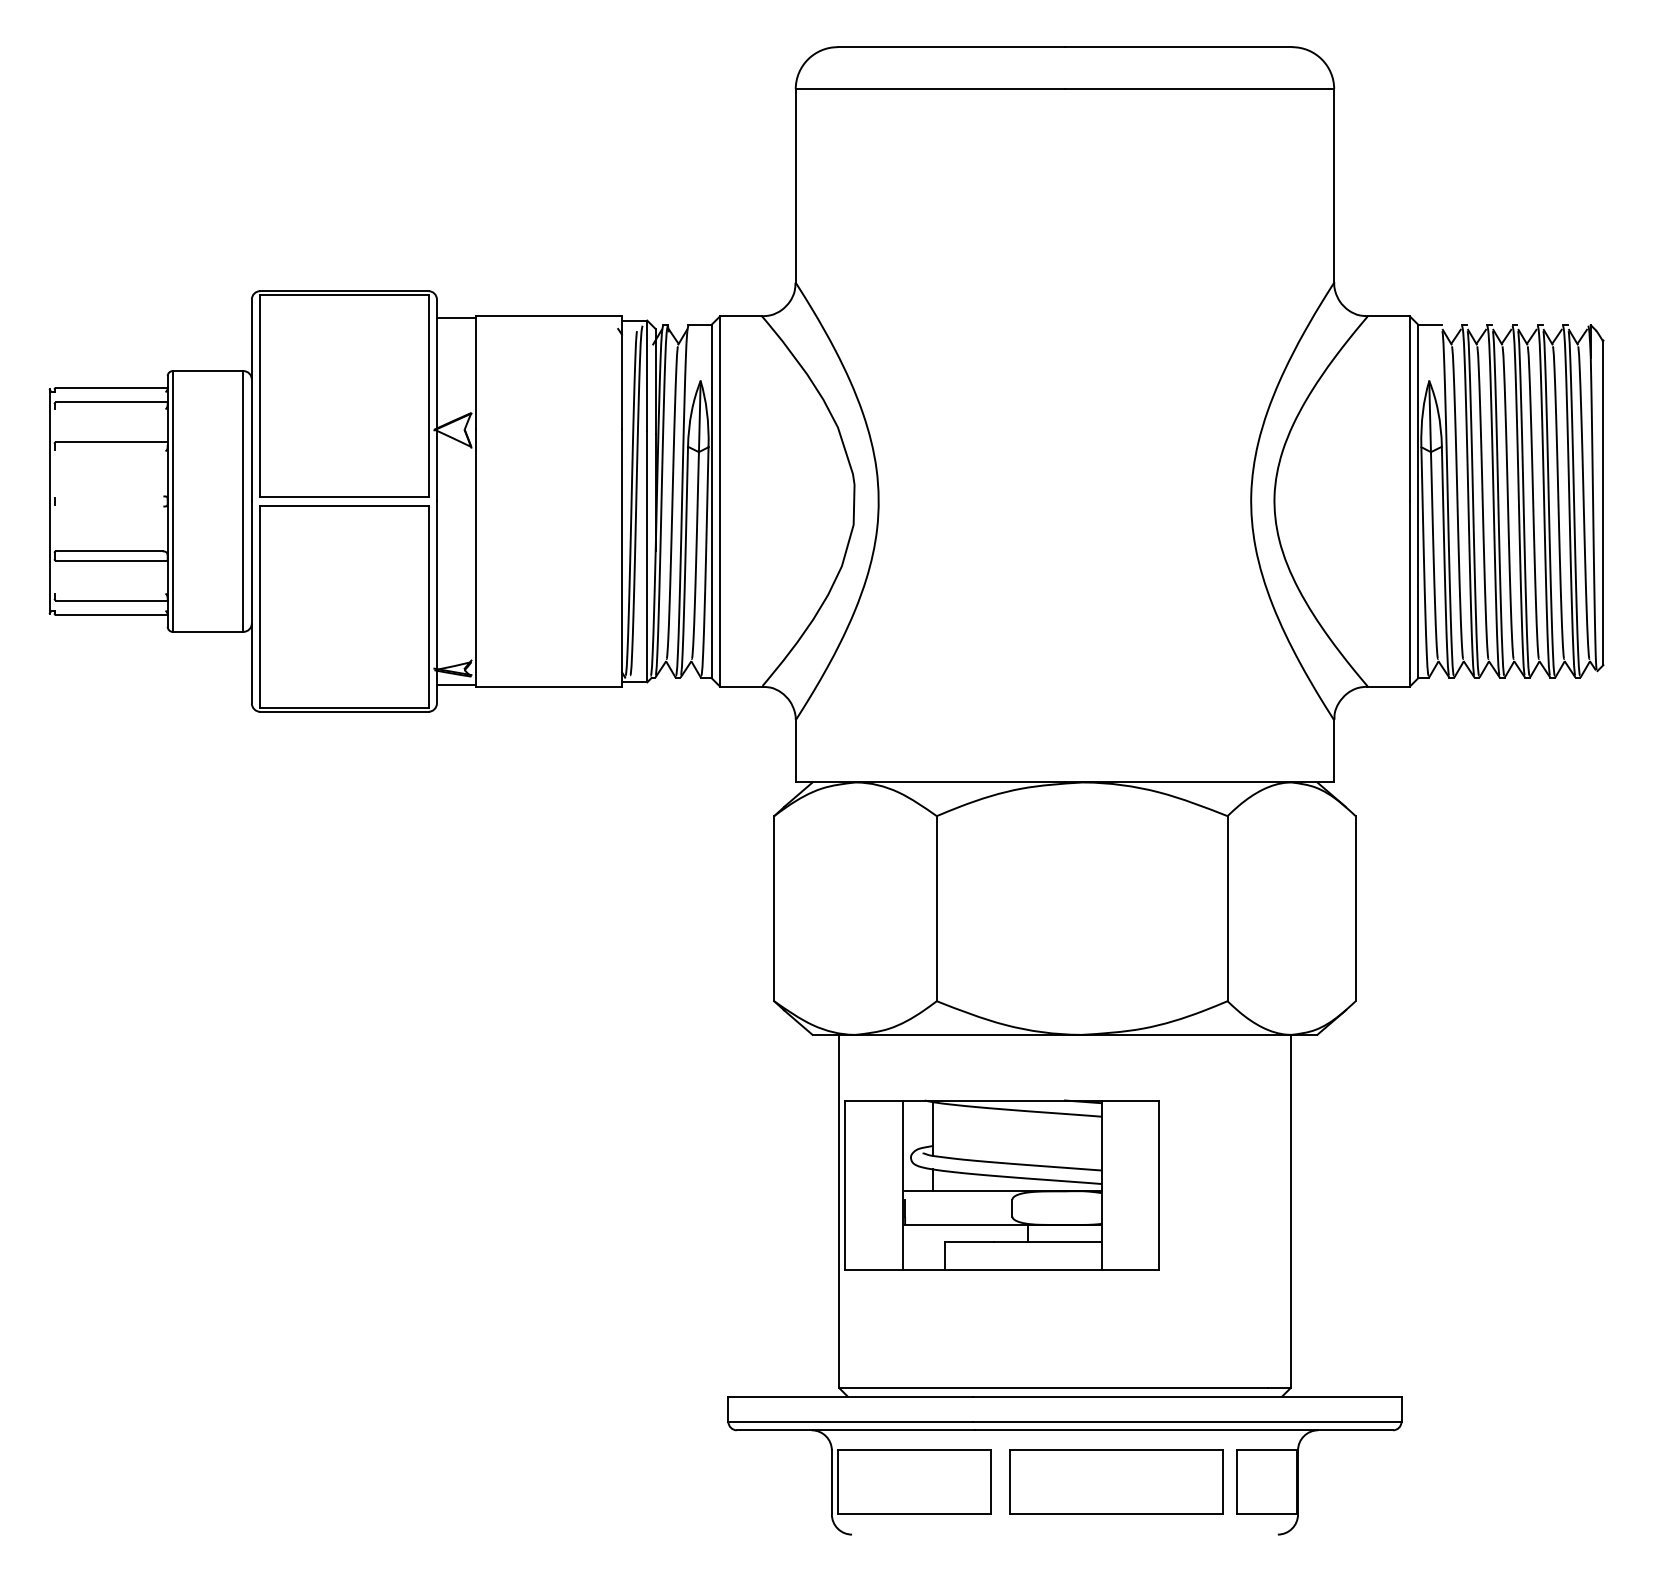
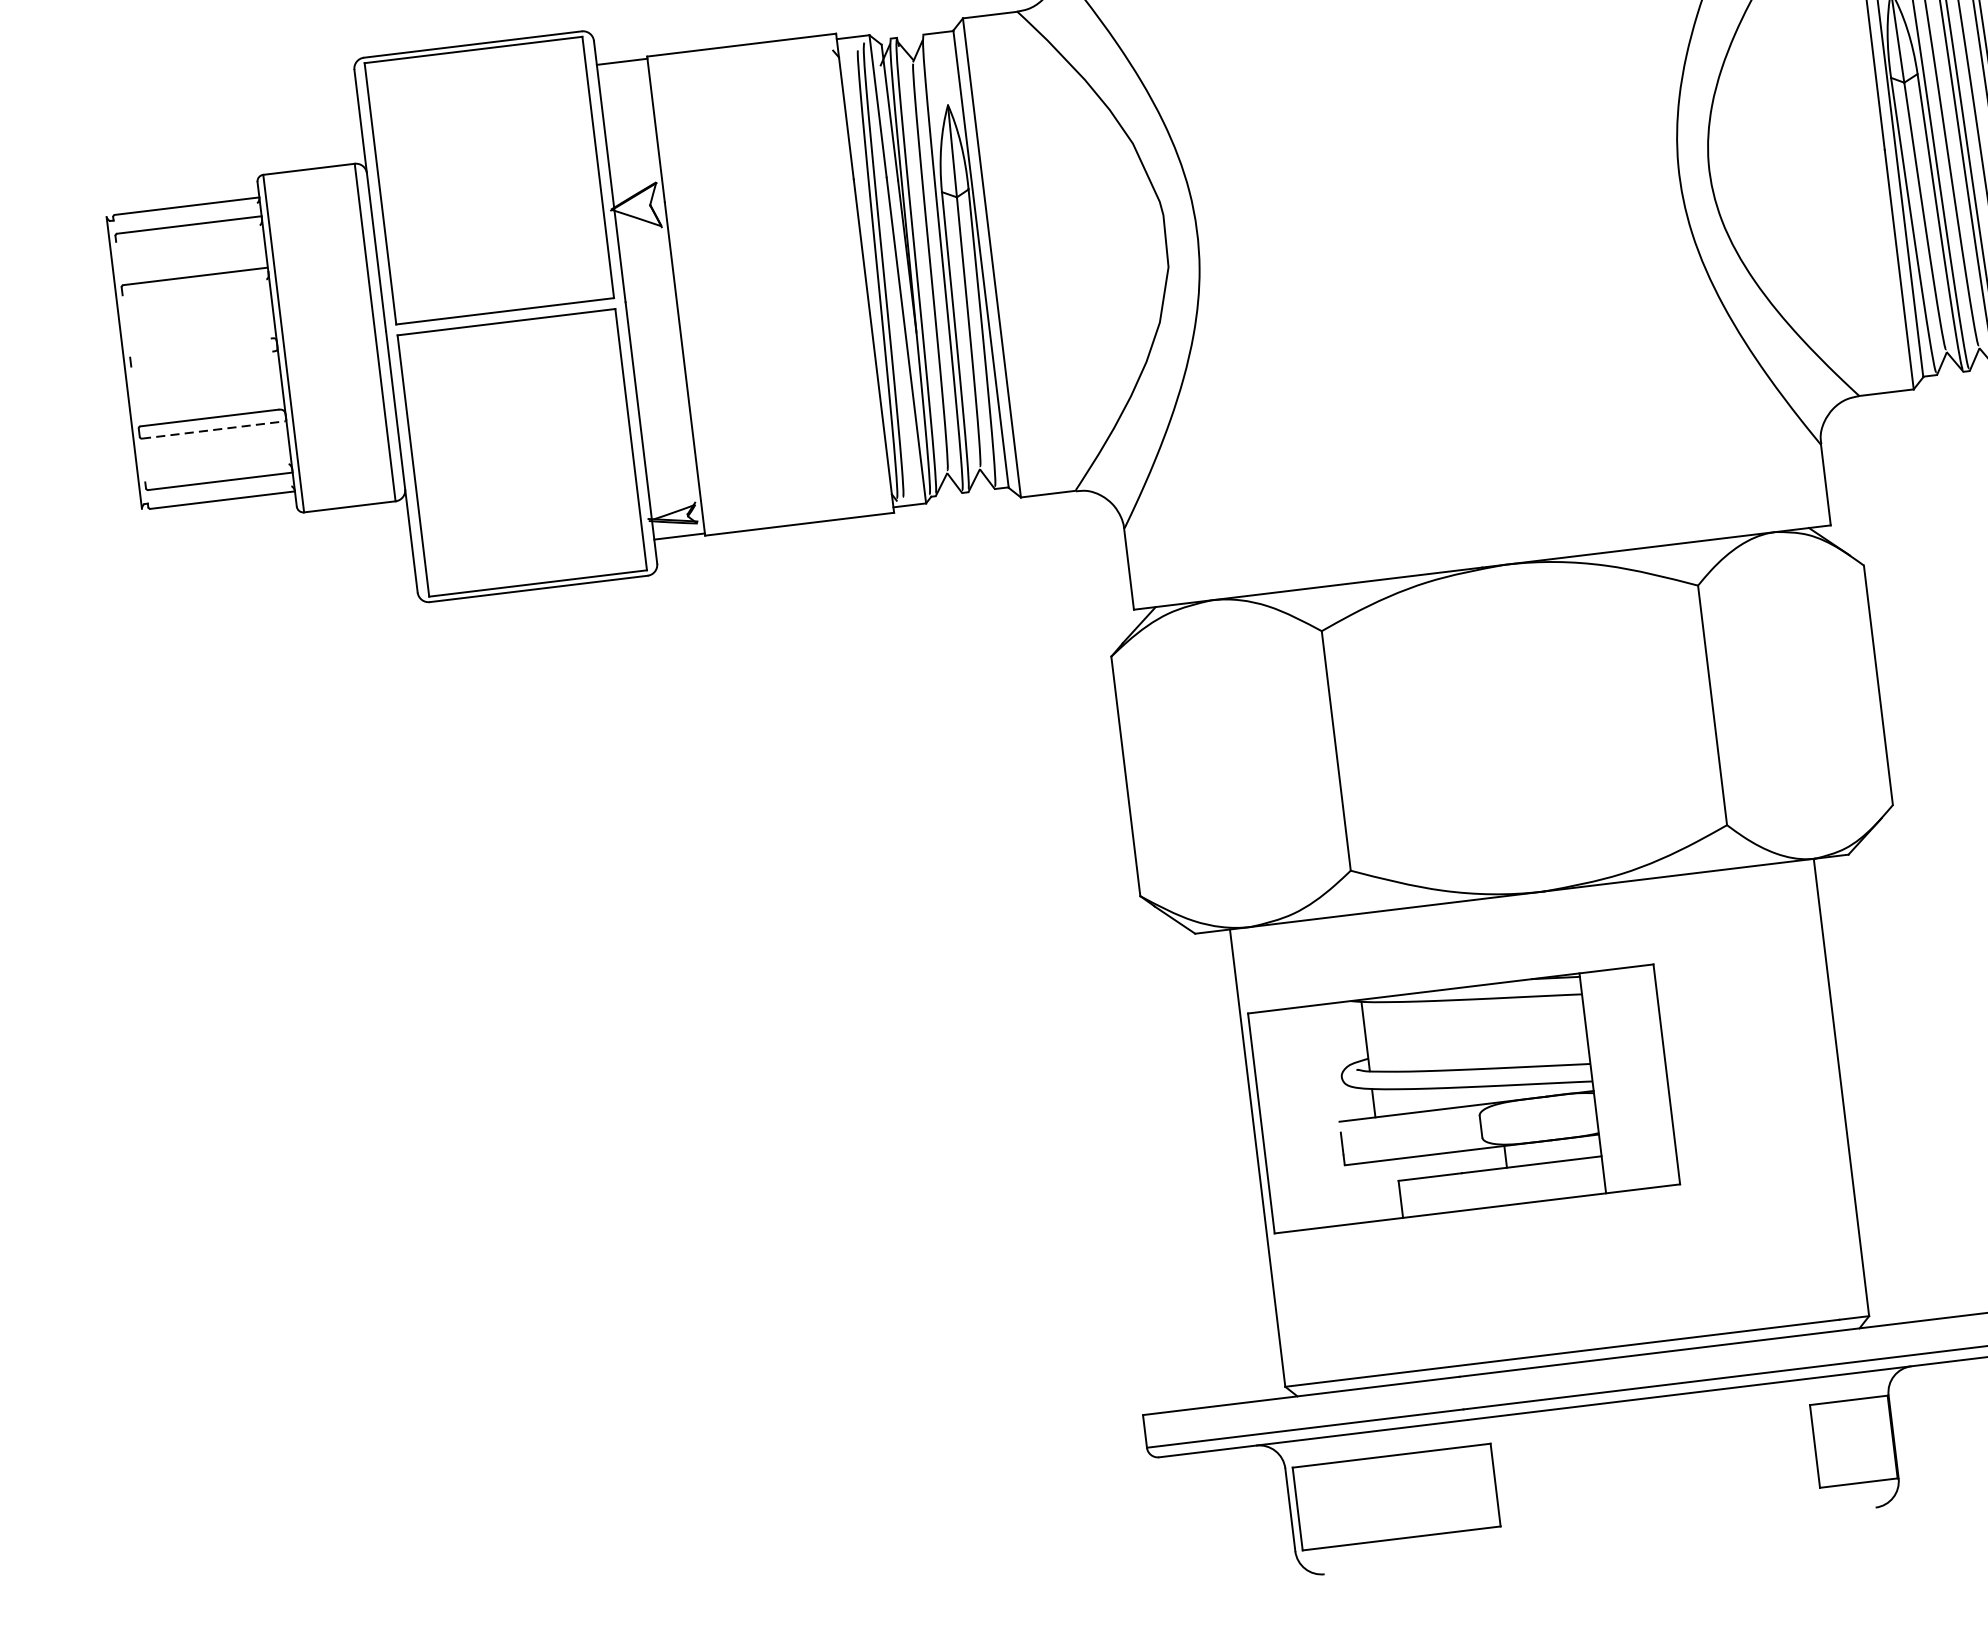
line: (112, 560) -> (214, 429), solid -> dashed
line: (902, 1185) -> (1335, 1114), removed
part: (1116, 1481) -> (1658, 1464), removed

